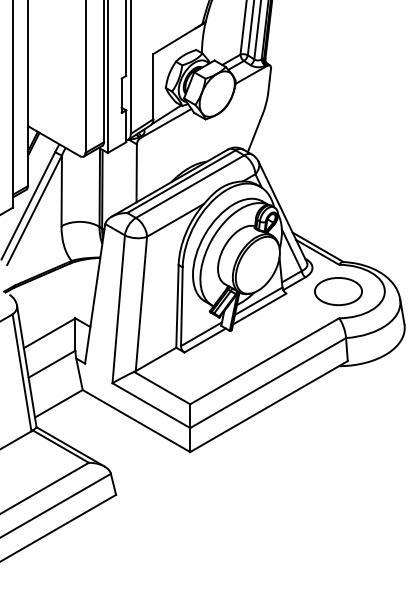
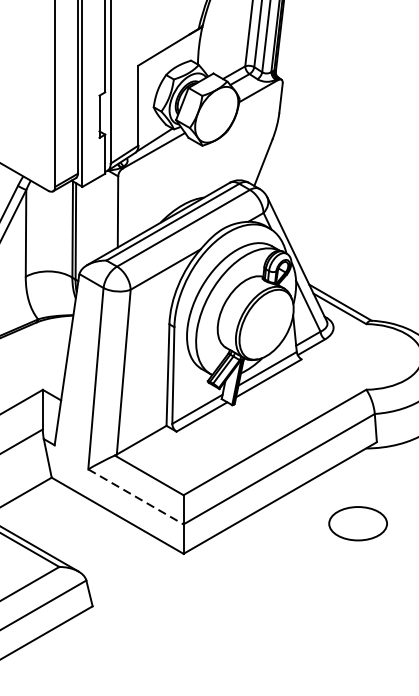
part: (338, 291) -> (358, 523), moved
line: (151, 405) -> (136, 496), solid -> dashed

